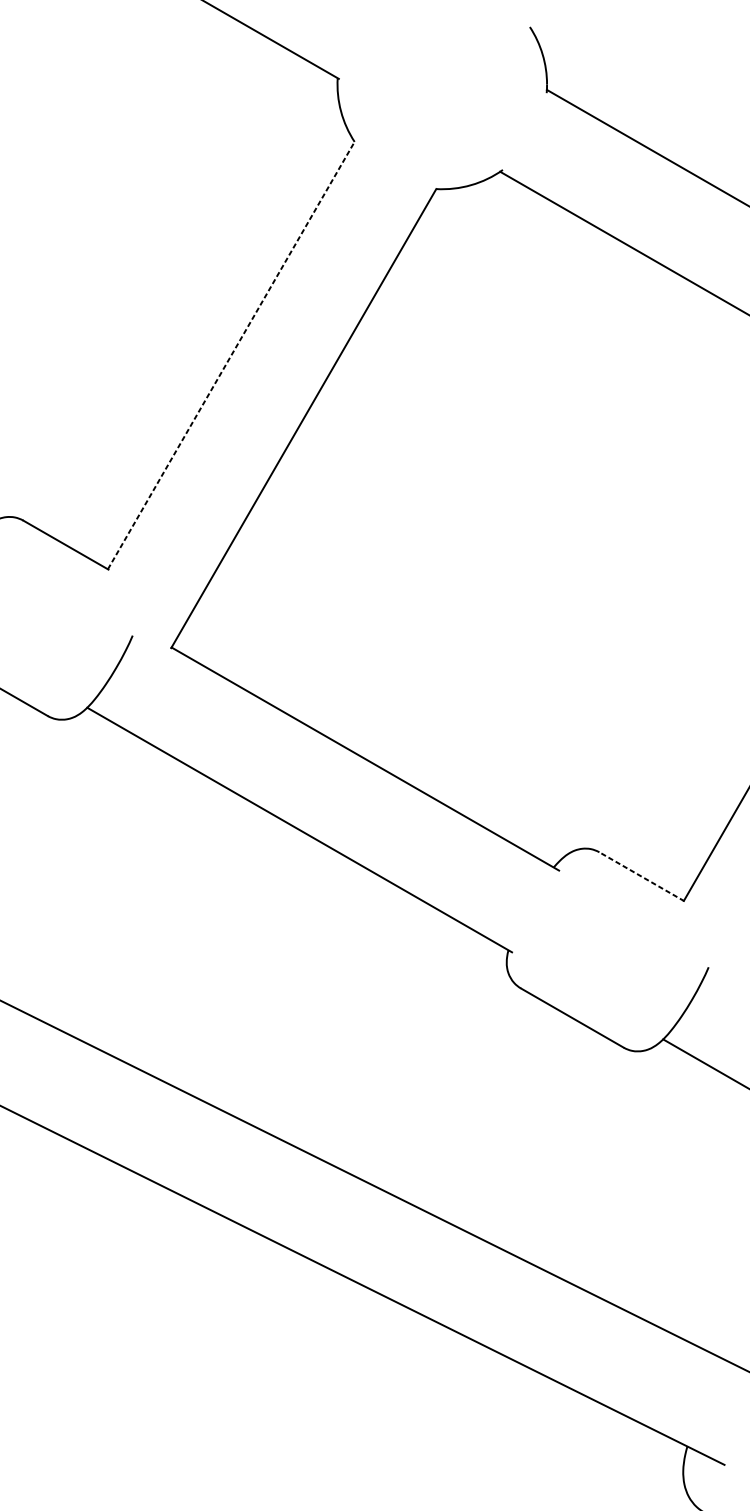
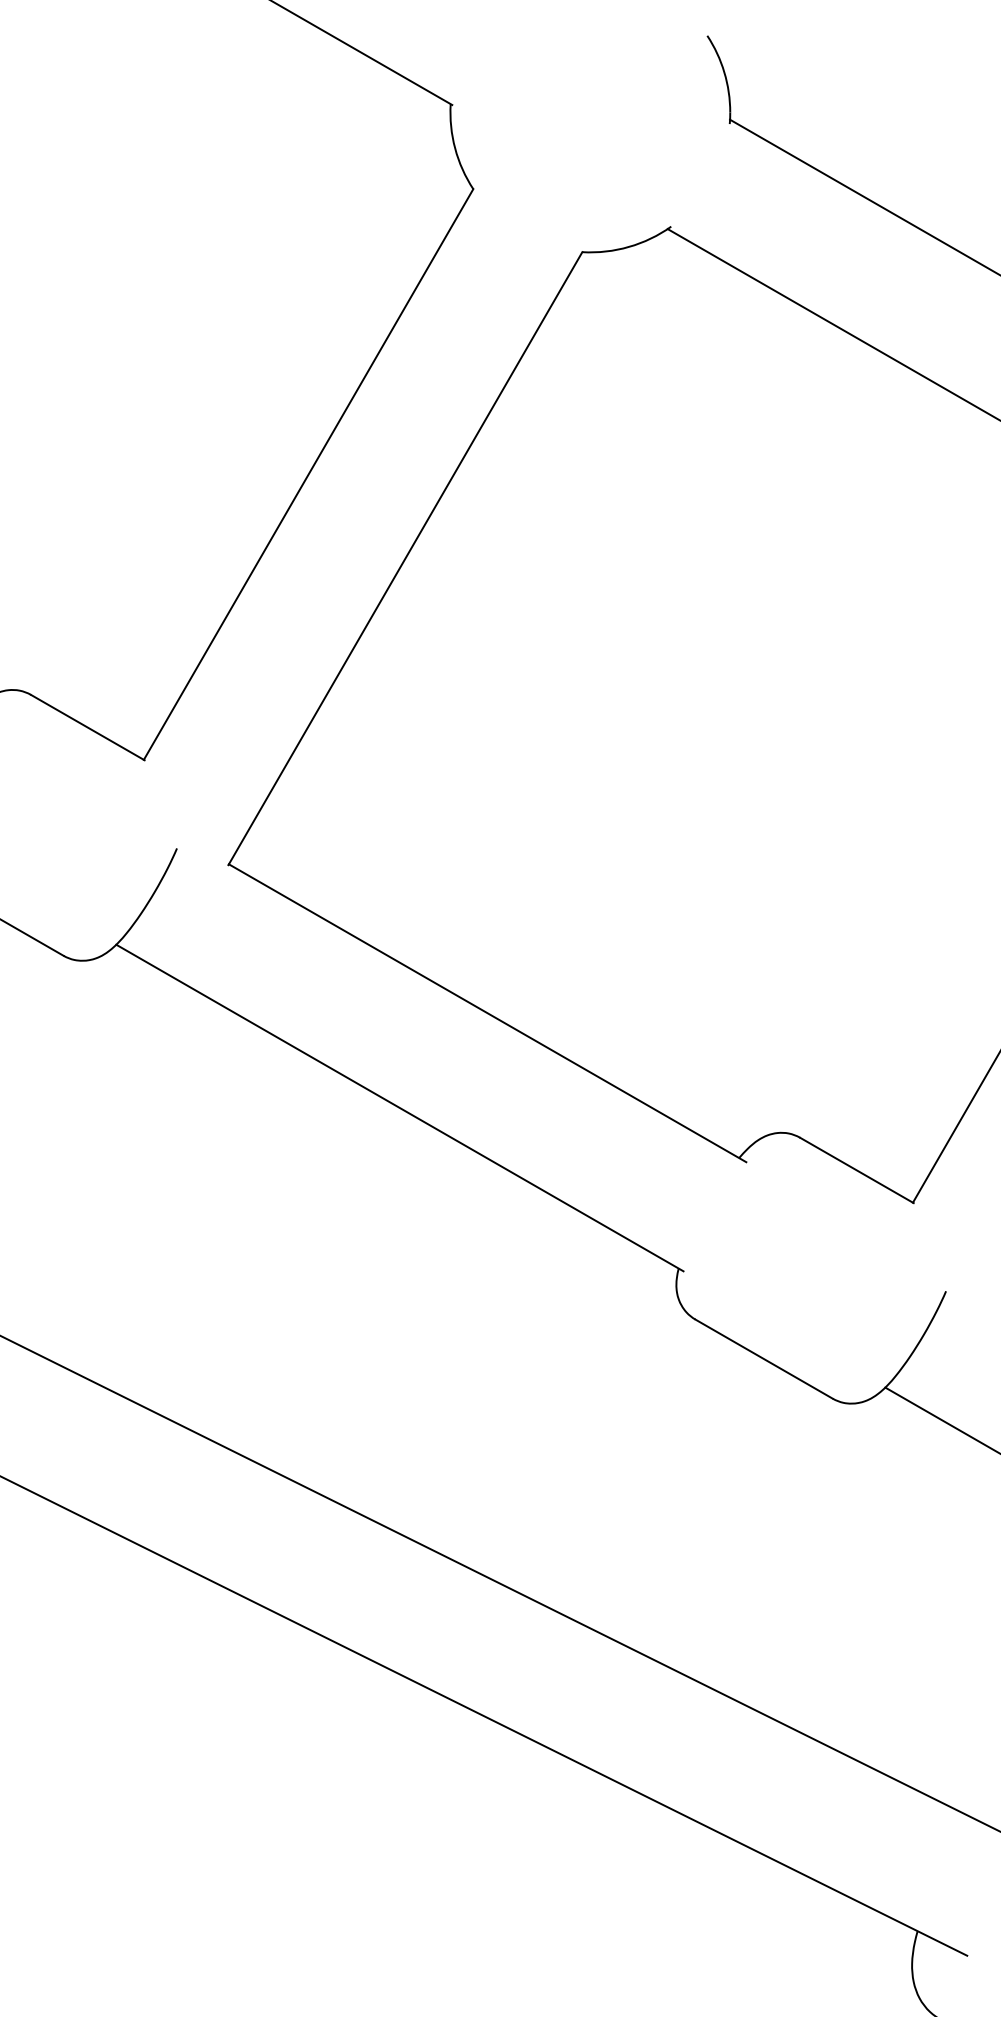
line: (231, 355) -> (308, 474), dashed -> solid
line: (641, 876) -> (856, 1170), dashed -> solid

